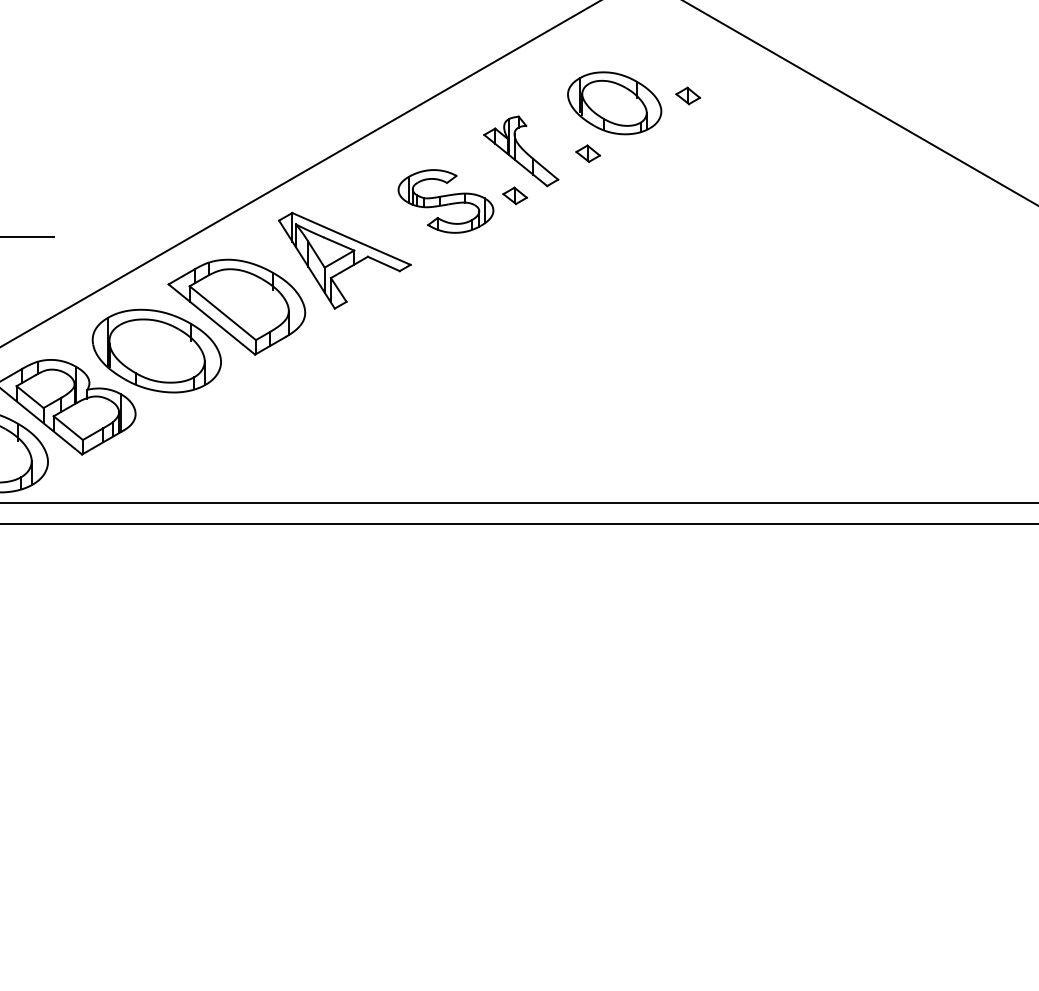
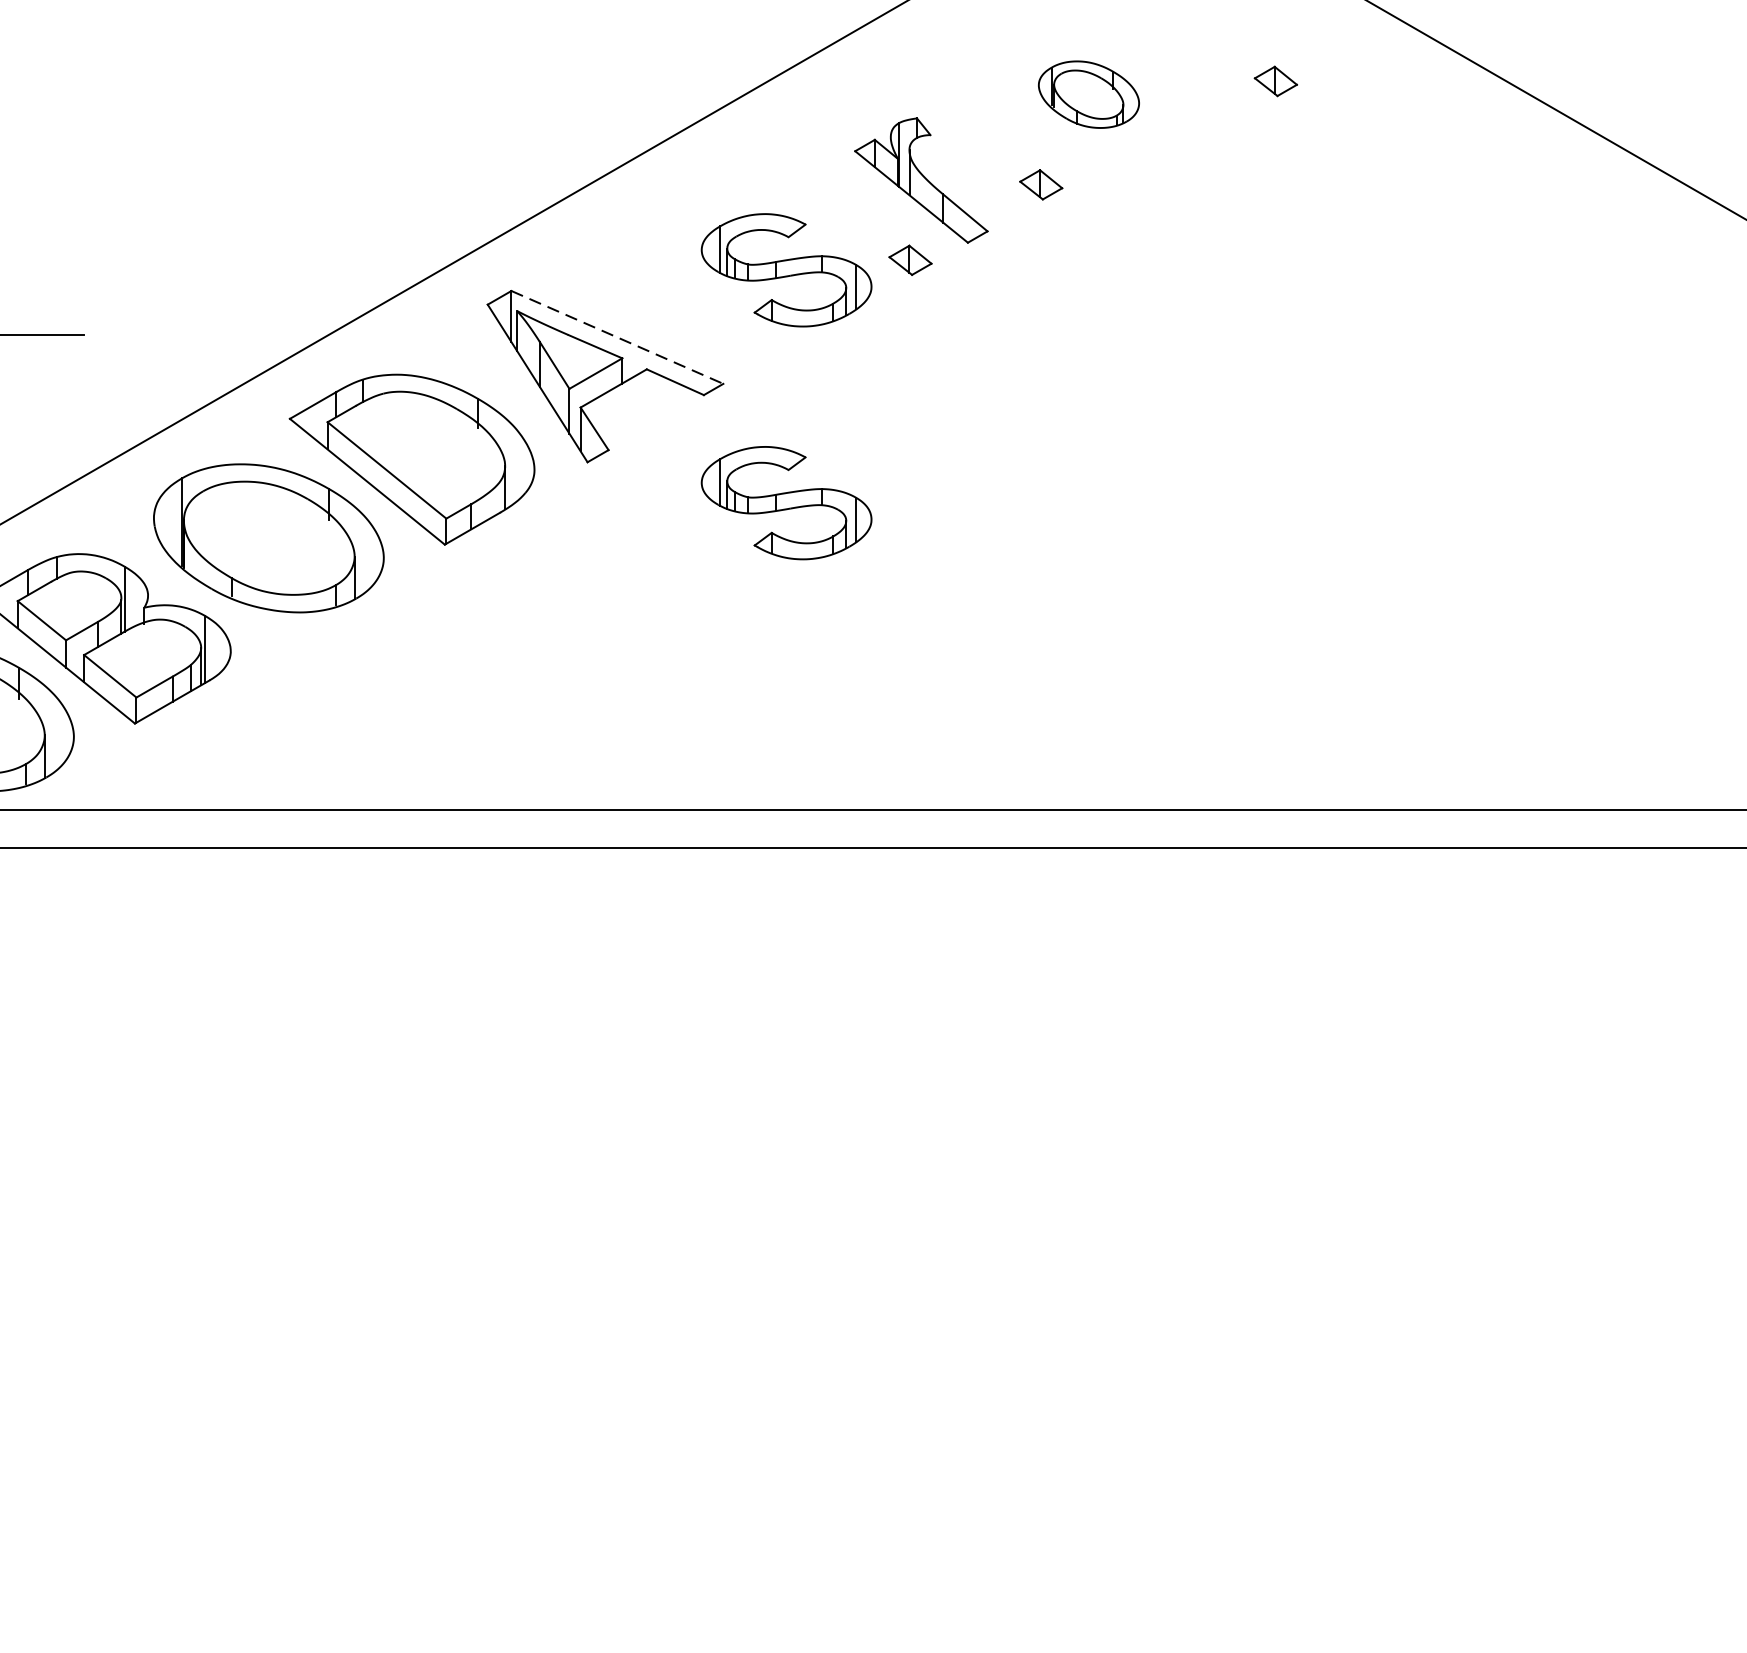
part: (687, 95) -> (1274, 80), moved
part: (614, 103) -> (1088, 94), size x0.6
line: (351, 238) -> (617, 336), solid -> dashed
part: (445, 331) -> (785, 503), added

